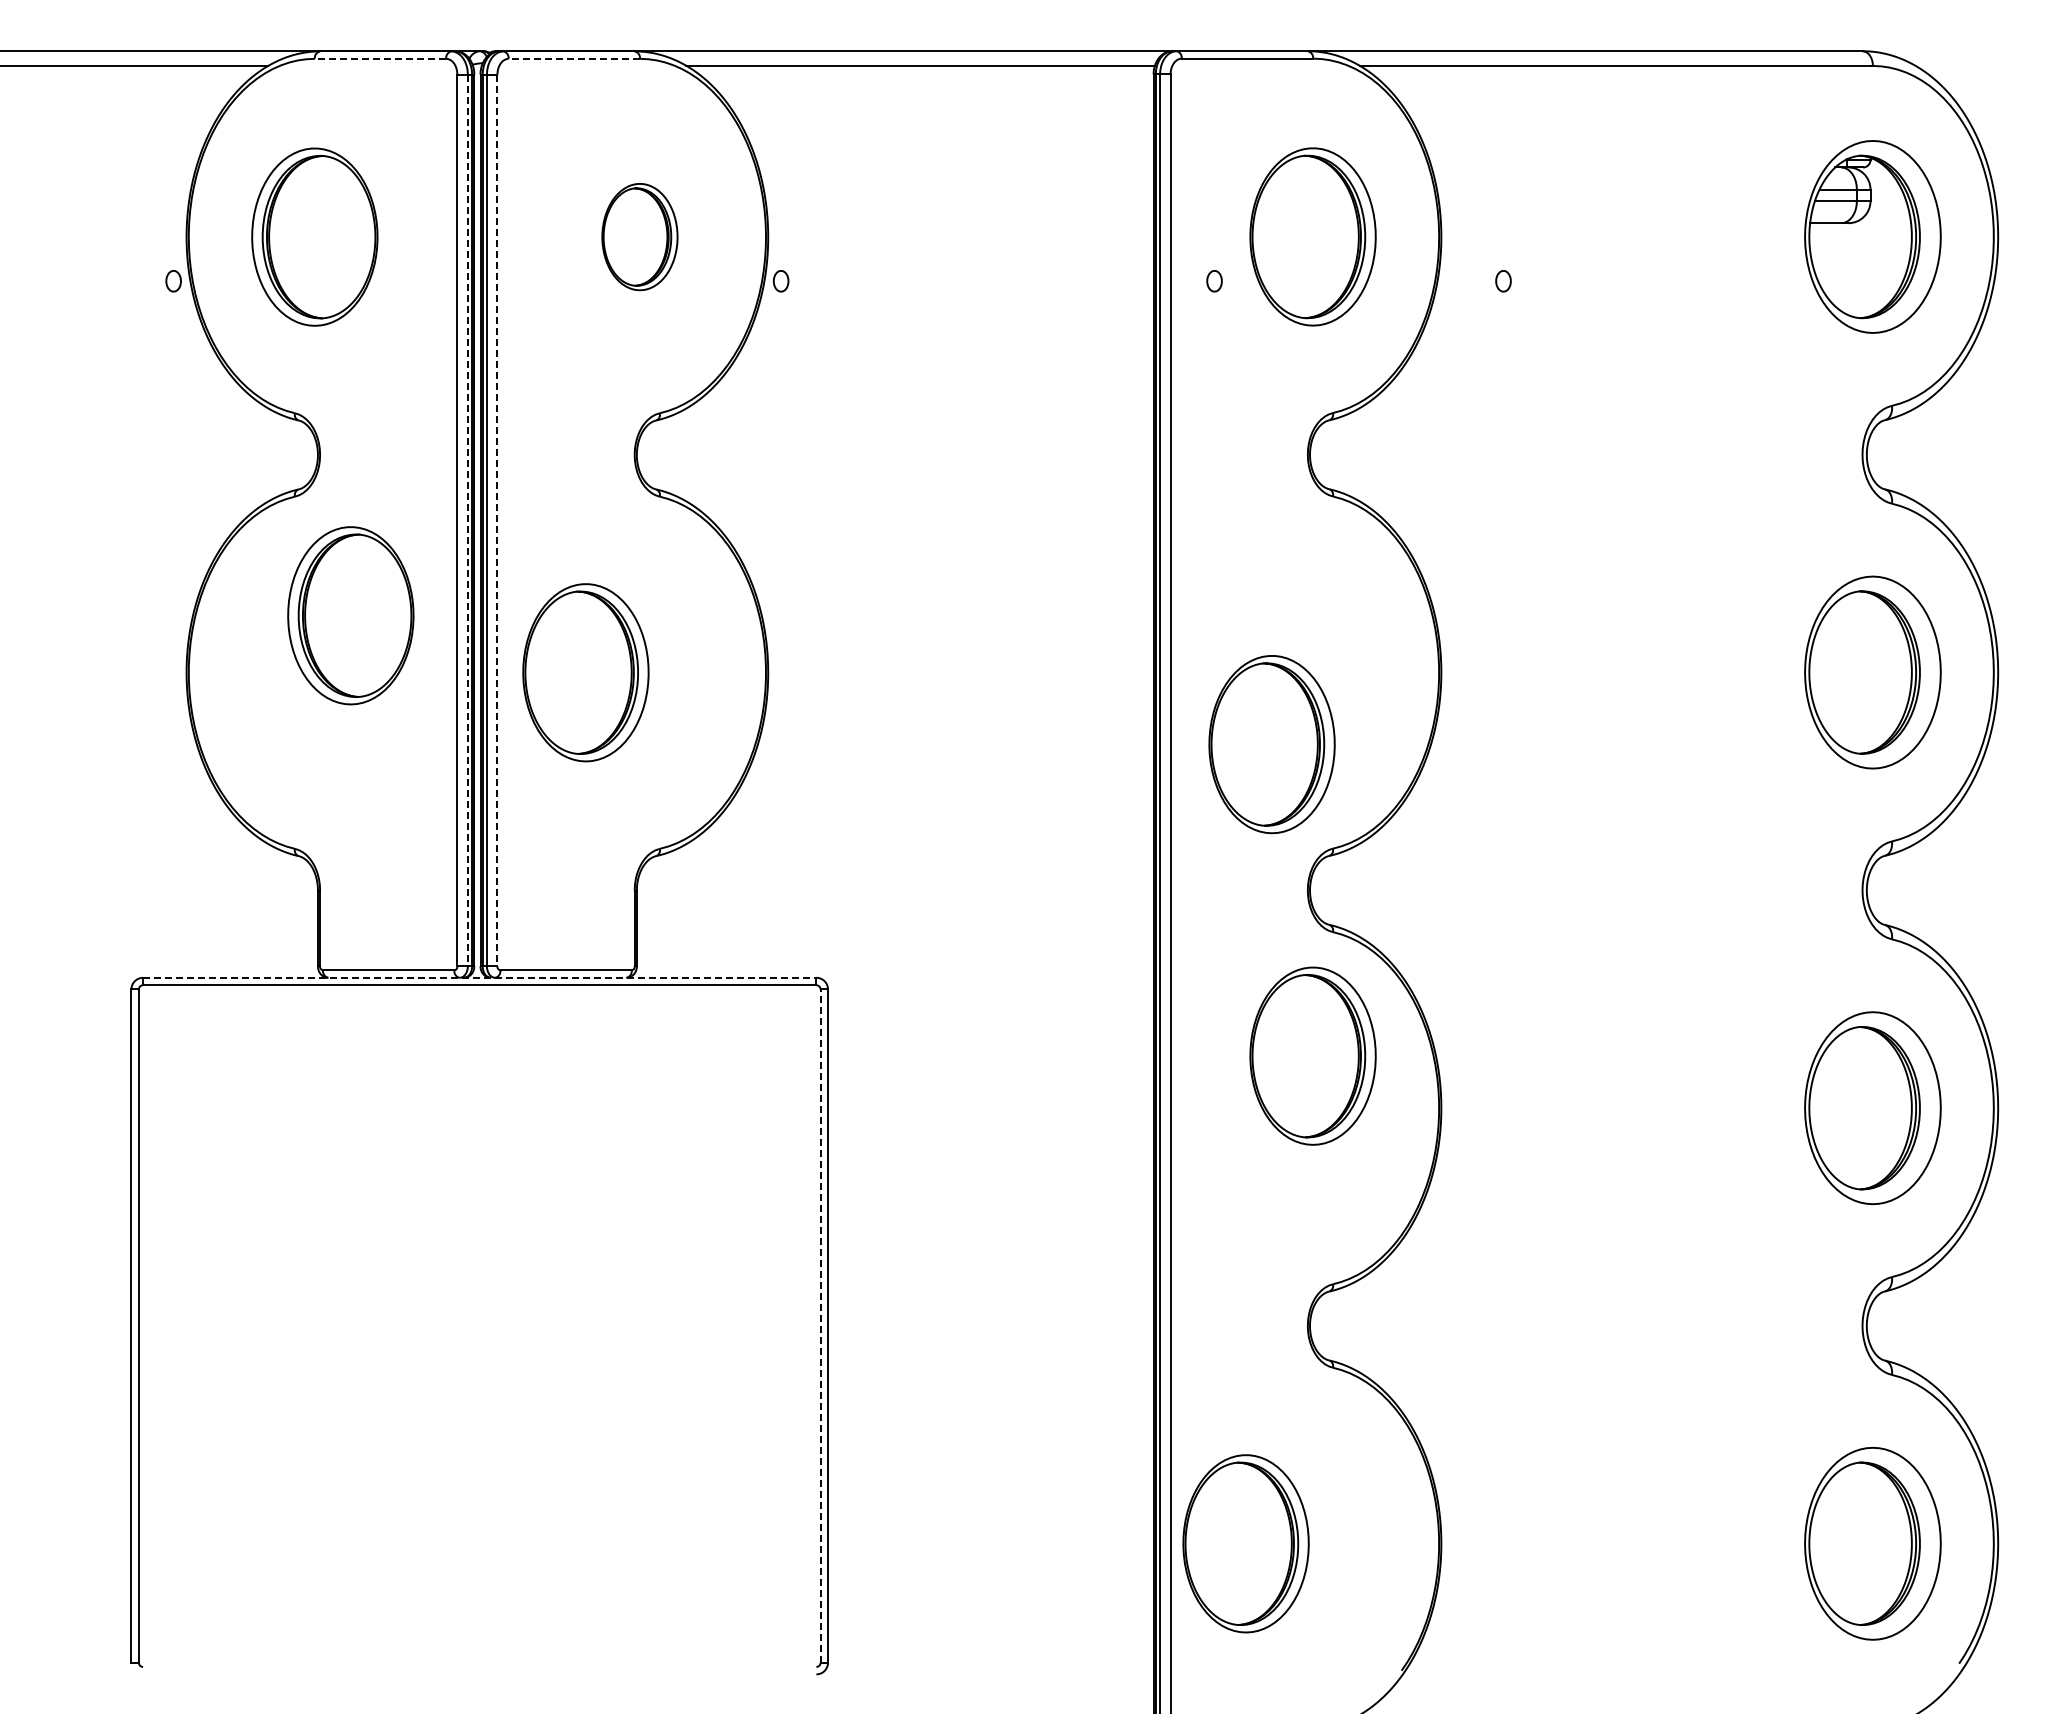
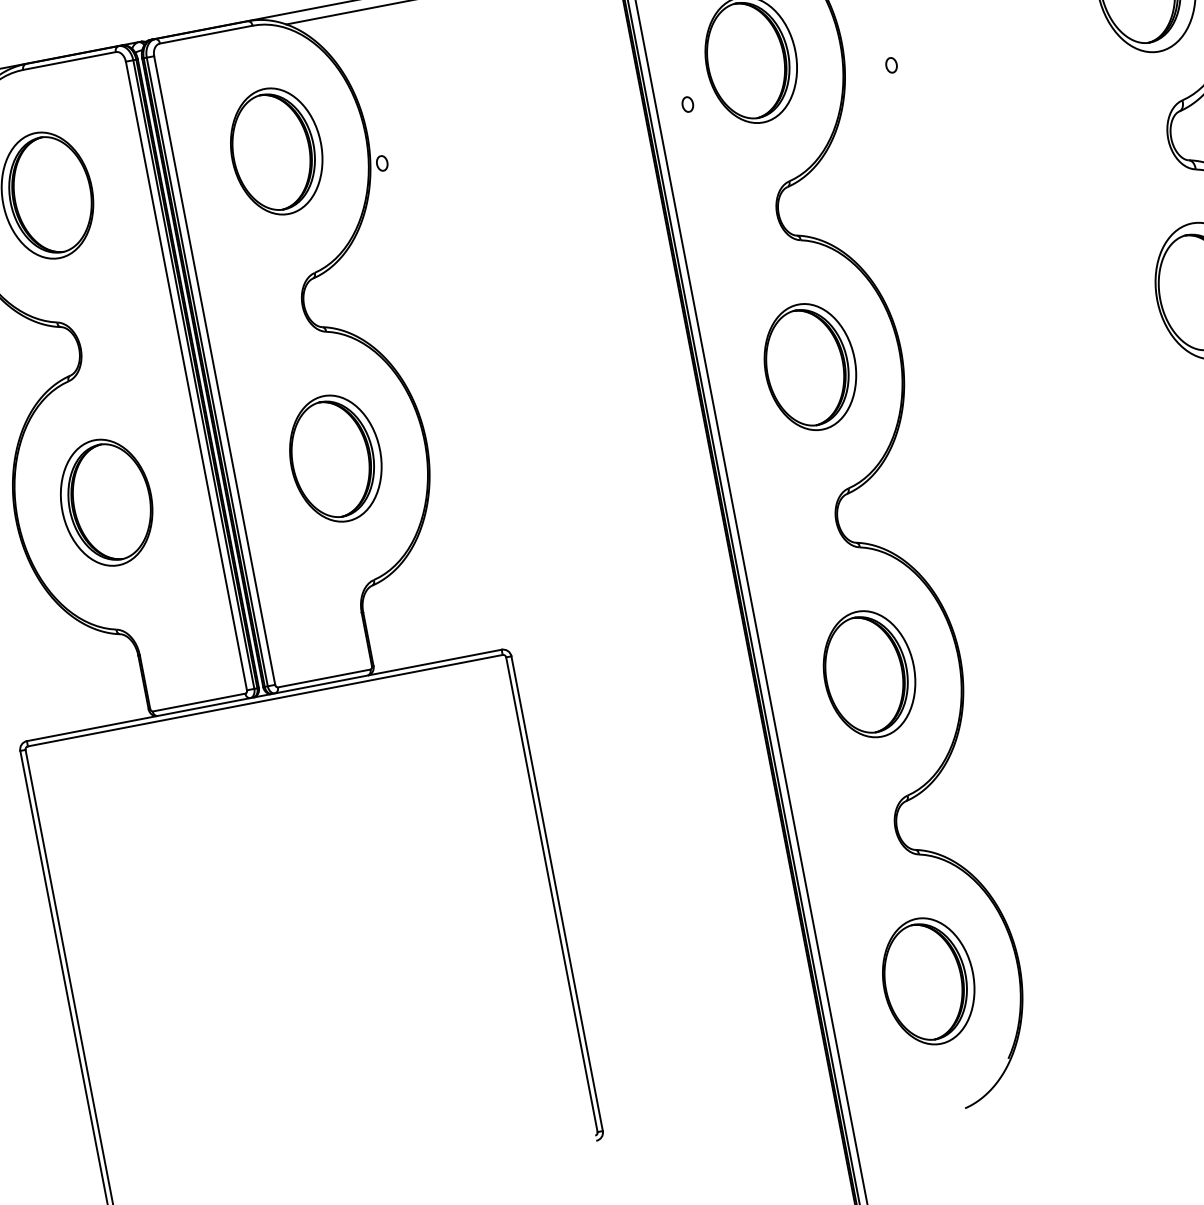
line: (380, 58) -> (69, 60), dashed -> solid
line: (574, 58) -> (206, 34), dashed -> solid
part: (639, 236) -> (276, 151), size x1.67
line: (467, 520) -> (193, 374), dashed -> solid
line: (497, 520) -> (214, 370), dashed -> solid
part: (350, 615) -> (106, 502), moved
part: (585, 672) -> (335, 458), moved
part: (1271, 744) -> (810, 367), moved
line: (479, 977) -> (264, 695), dashed -> solid
part: (1312, 1055) -> (869, 673), moved
line: (820, 1326) -> (551, 895), dashed -> solid
part: (1245, 1543) -> (928, 981), moved

